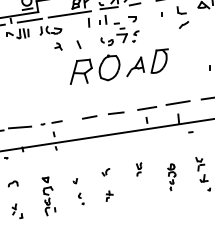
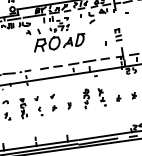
part: (138, 168) -> (69, 105), moved
part: (170, 176) -> (85, 98), size x1.43
part: (77, 192) -> (38, 106), size x1.43

